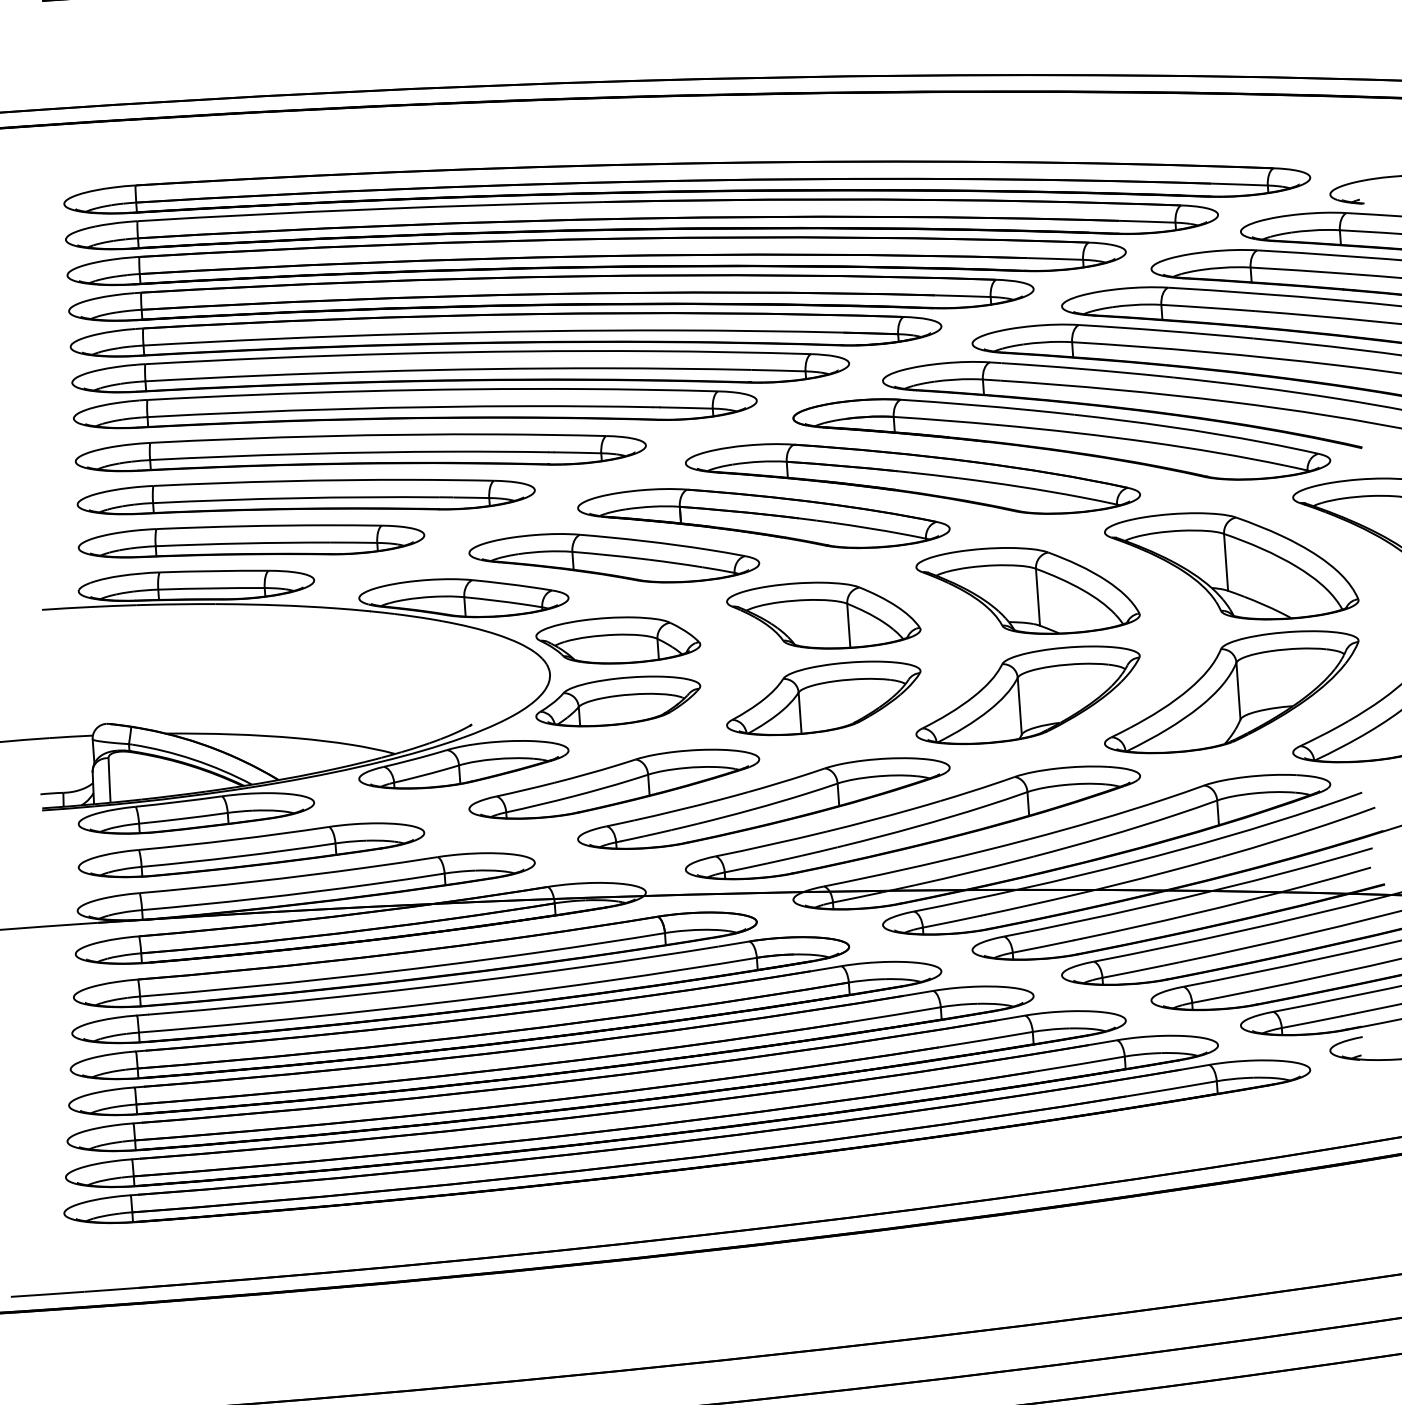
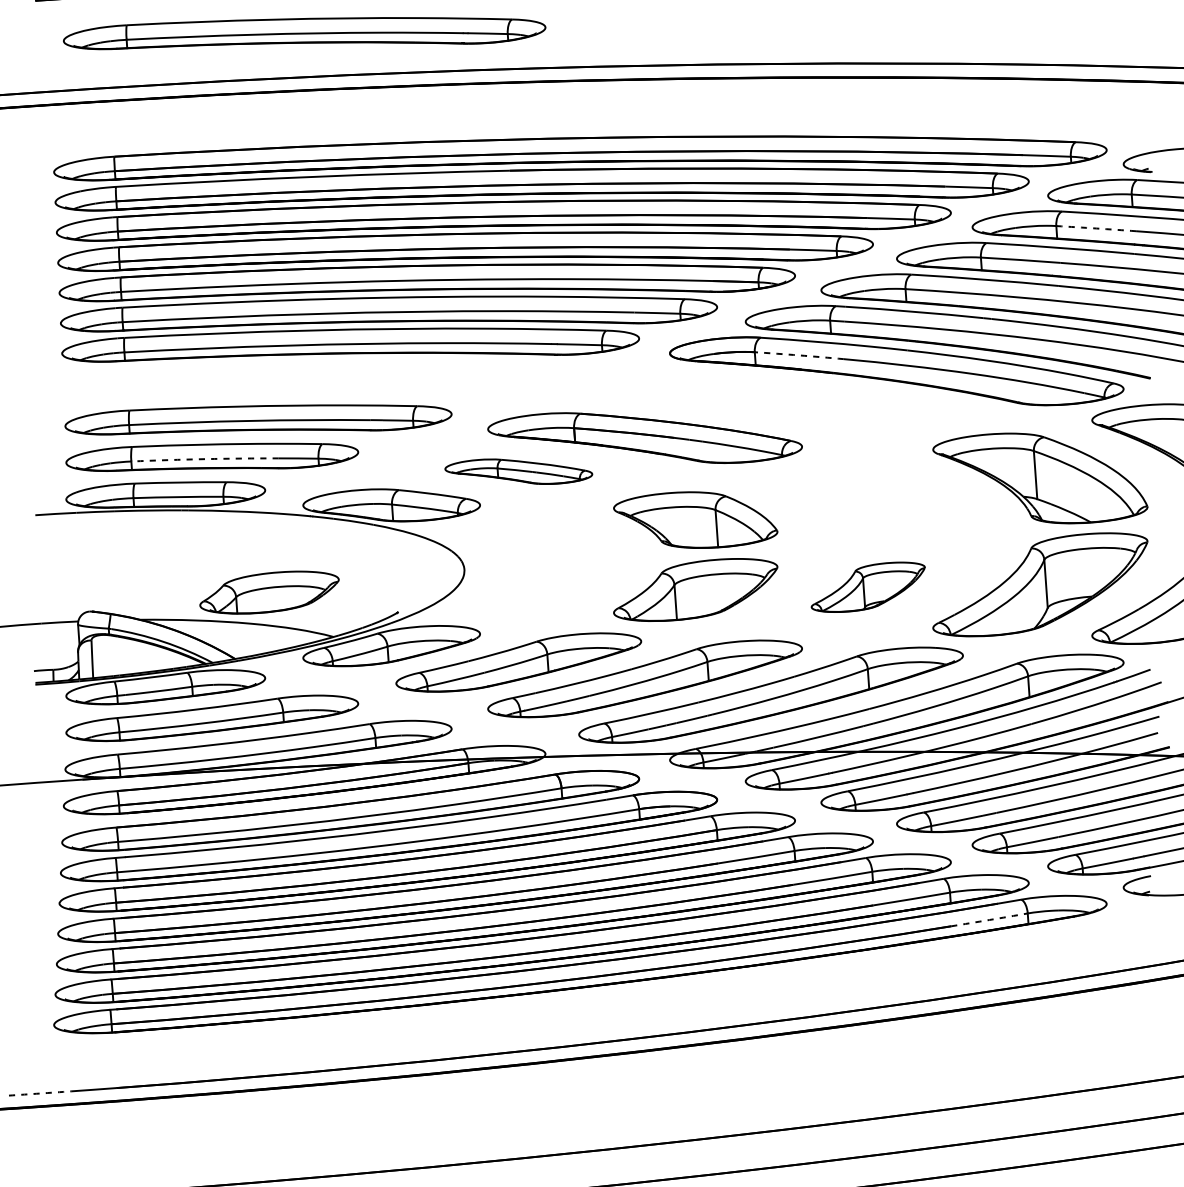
arc: (1297, 270) -> (1095, 228), solid -> dashed
arc: (946, 420) -> (799, 355), solid -> dashed
part: (360, 452) -> (304, 33), moved
part: (912, 478) -> (770, 404), removed
arc: (242, 543) -> (204, 459), solid -> dashed
part: (614, 558) -> (518, 471), size x0.6
part: (1027, 590) -> (867, 498), removed
part: (618, 640) -> (522, 541), removed
part: (1027, 694) -> (867, 586), size x0.6
part: (618, 701) -> (269, 592), moved
arc: (1171, 1088) -> (989, 919), solid -> dashed
arc: (47, 1294) -> (39, 1093), solid -> dashed

